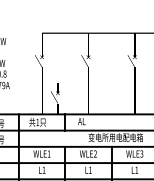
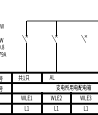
part: (54, 96) -> (34, 61), removed

